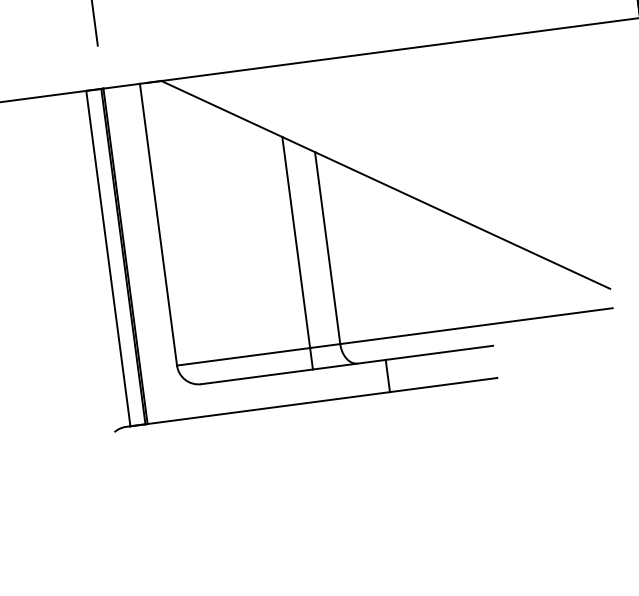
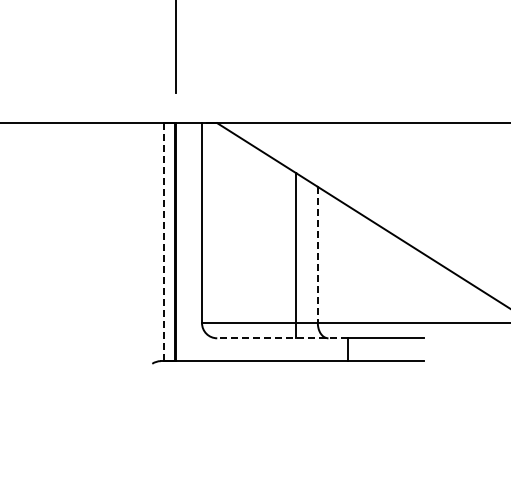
line: (327, 248) -> (317, 255), solid -> dashed
line: (107, 259) -> (163, 242), solid -> dashed
line: (293, 372) -> (282, 338), solid -> dashed

